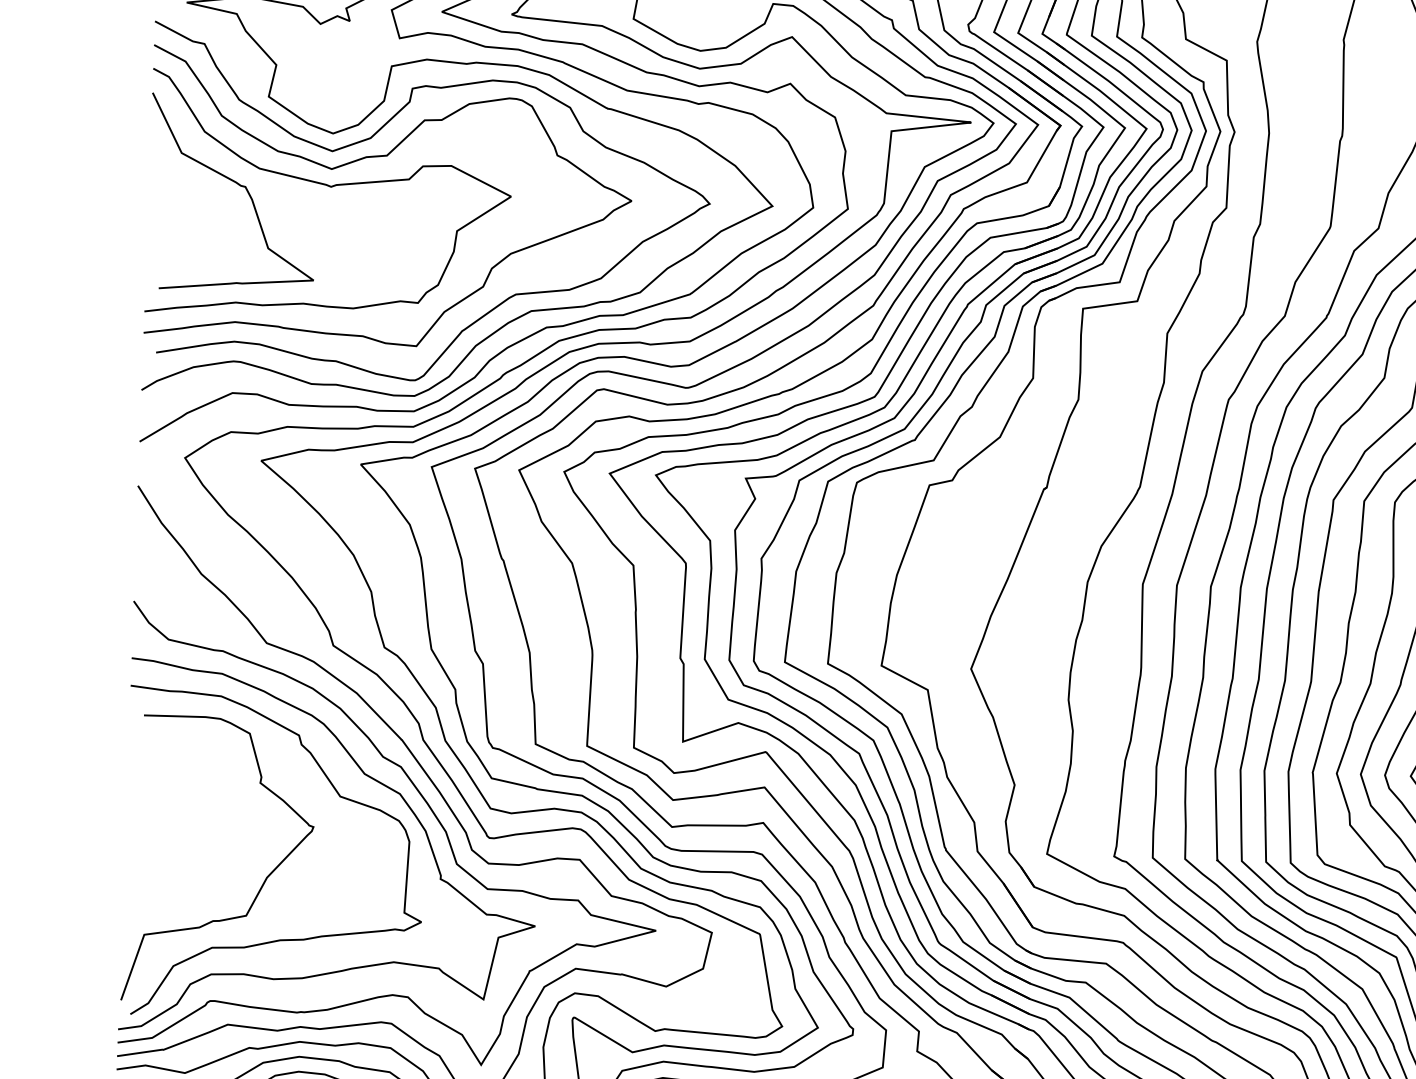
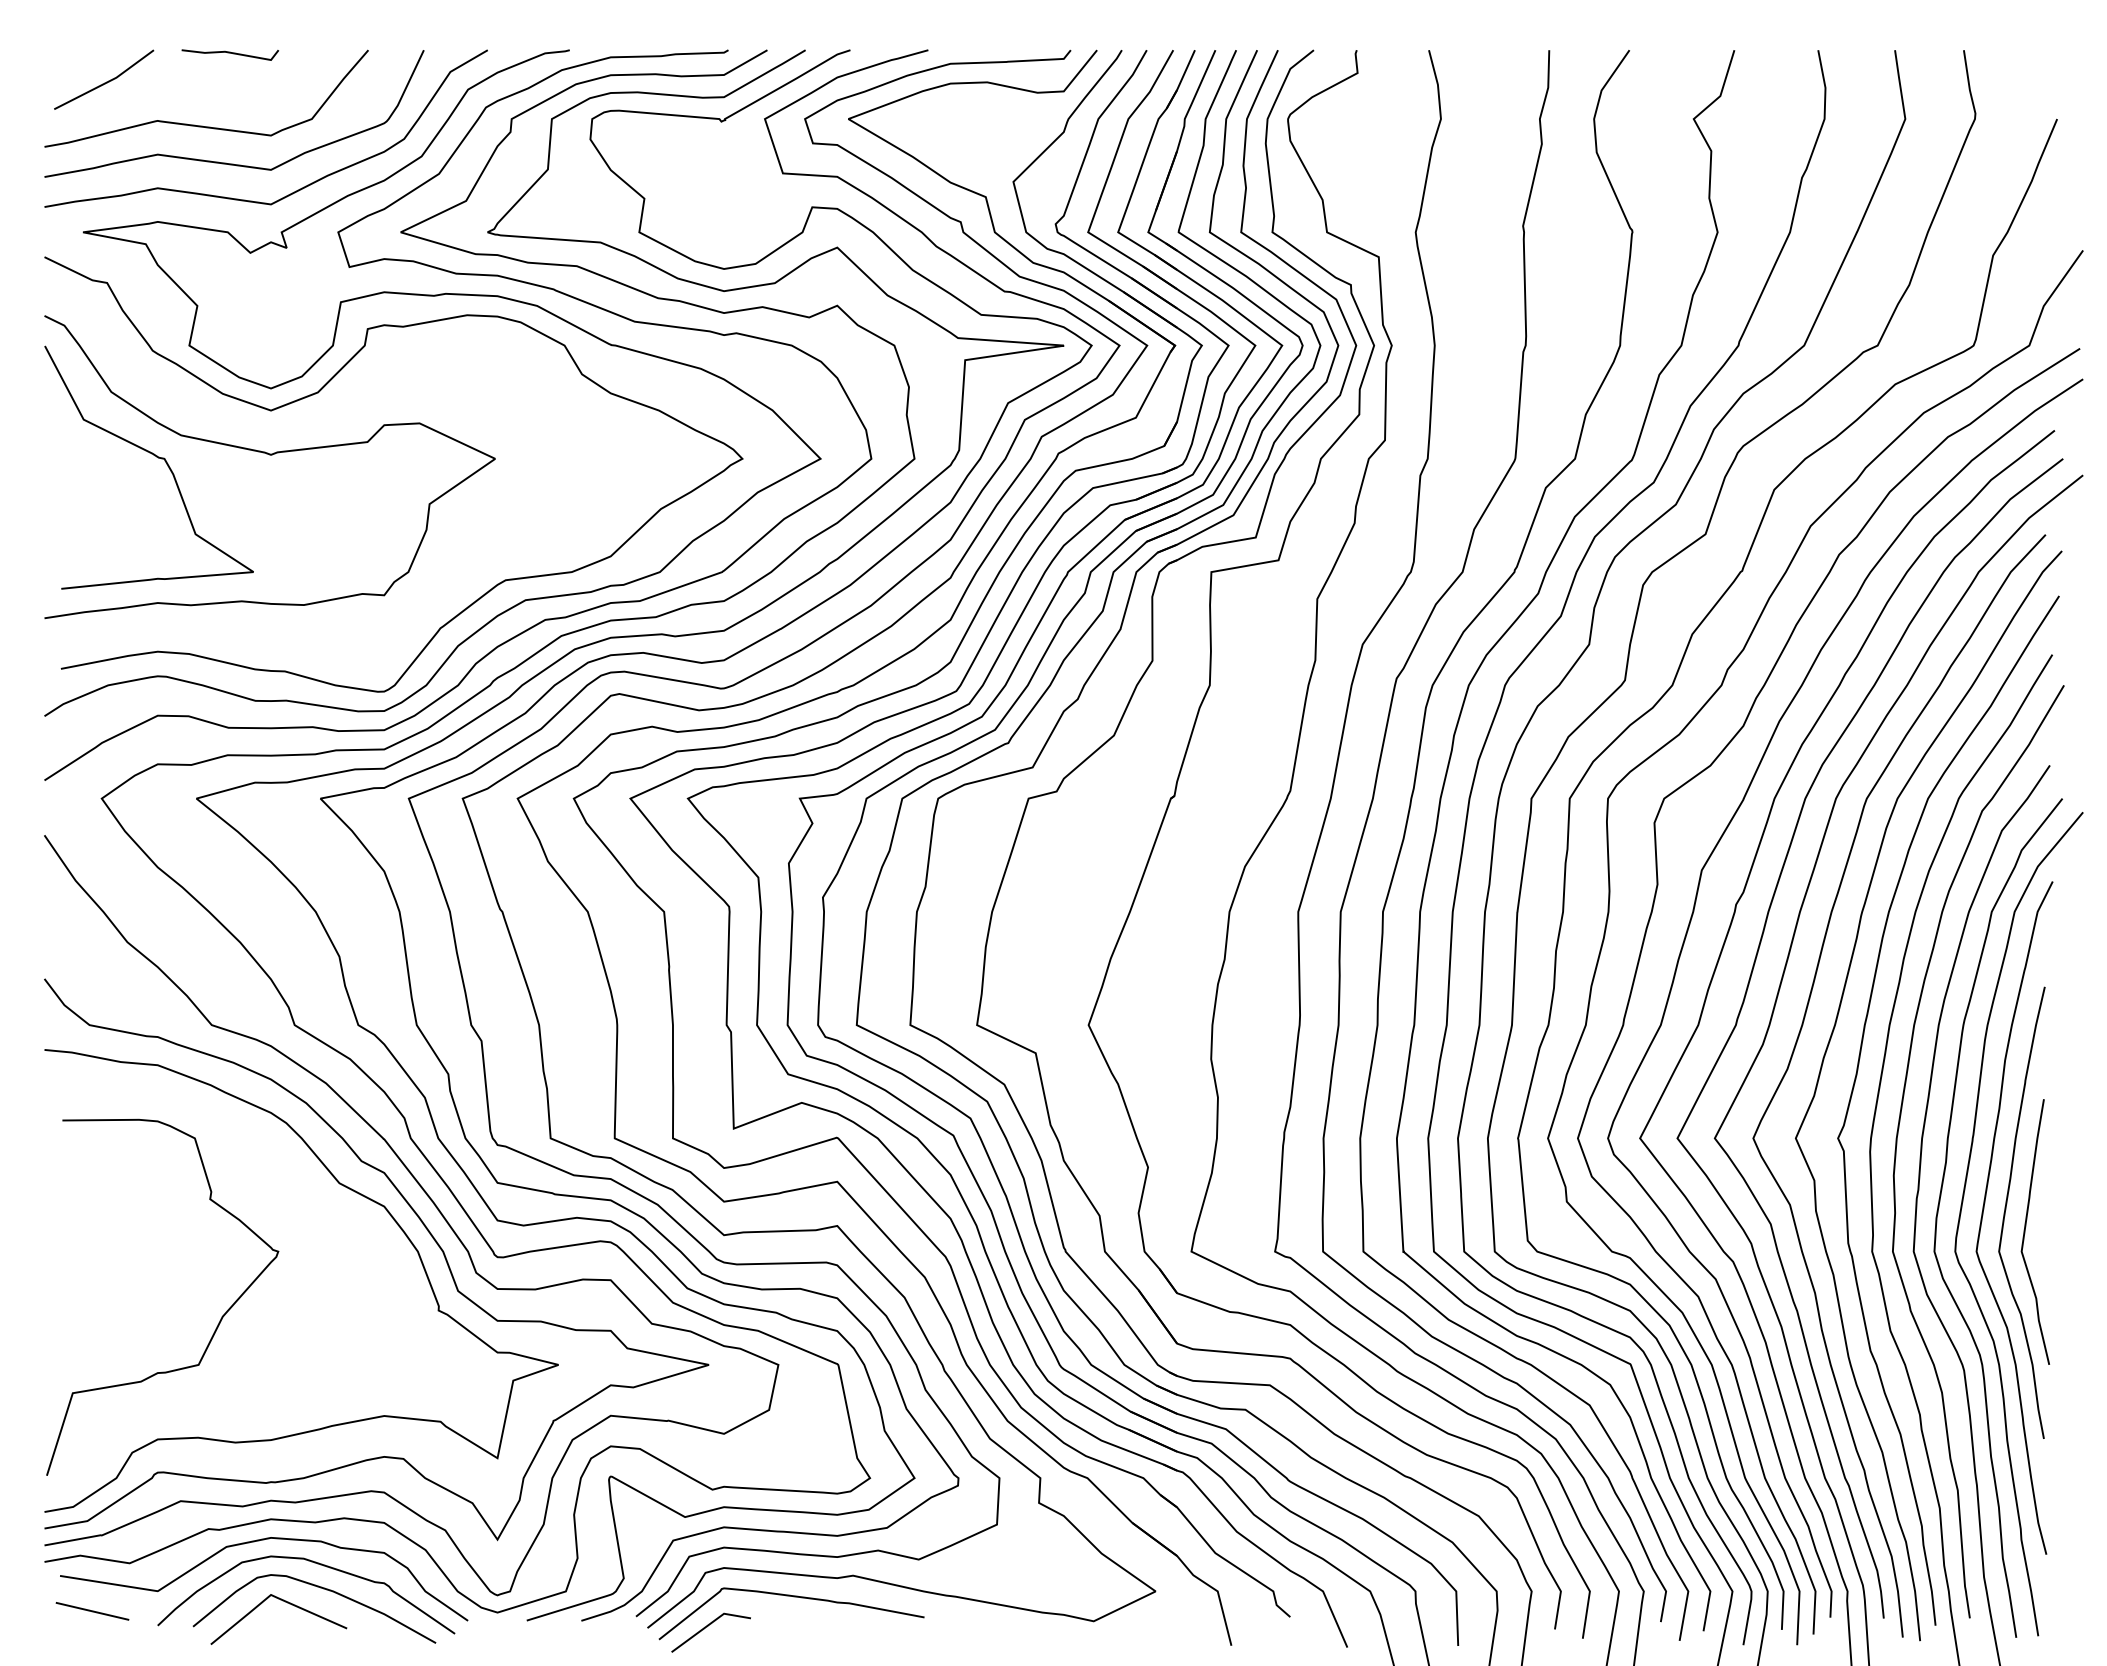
curve: (387, 156) -> (339, 414), removed
curve: (281, 939) -> (243, 1392), removed

